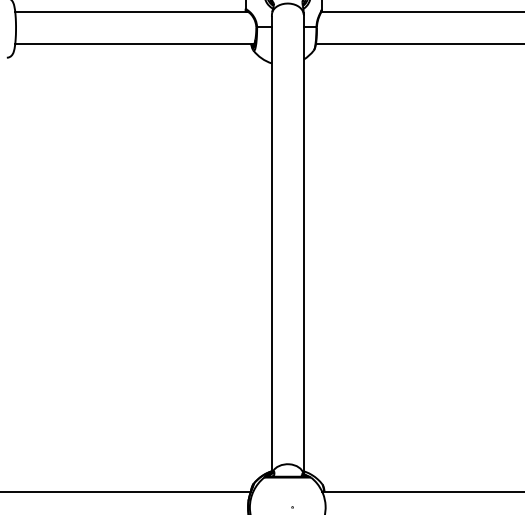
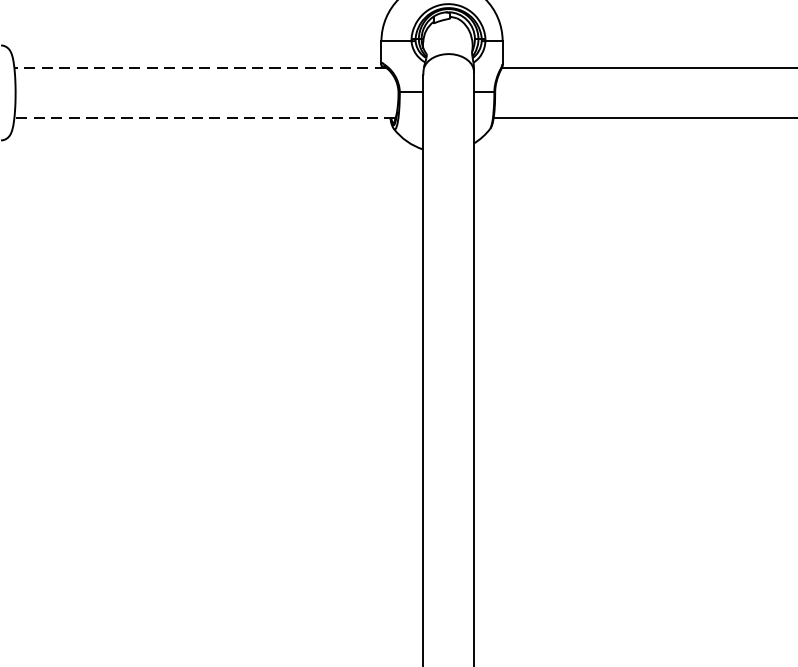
line: (131, 12) -> (199, 68), solid -> dashed
line: (134, 43) -> (204, 117), solid -> dashed

